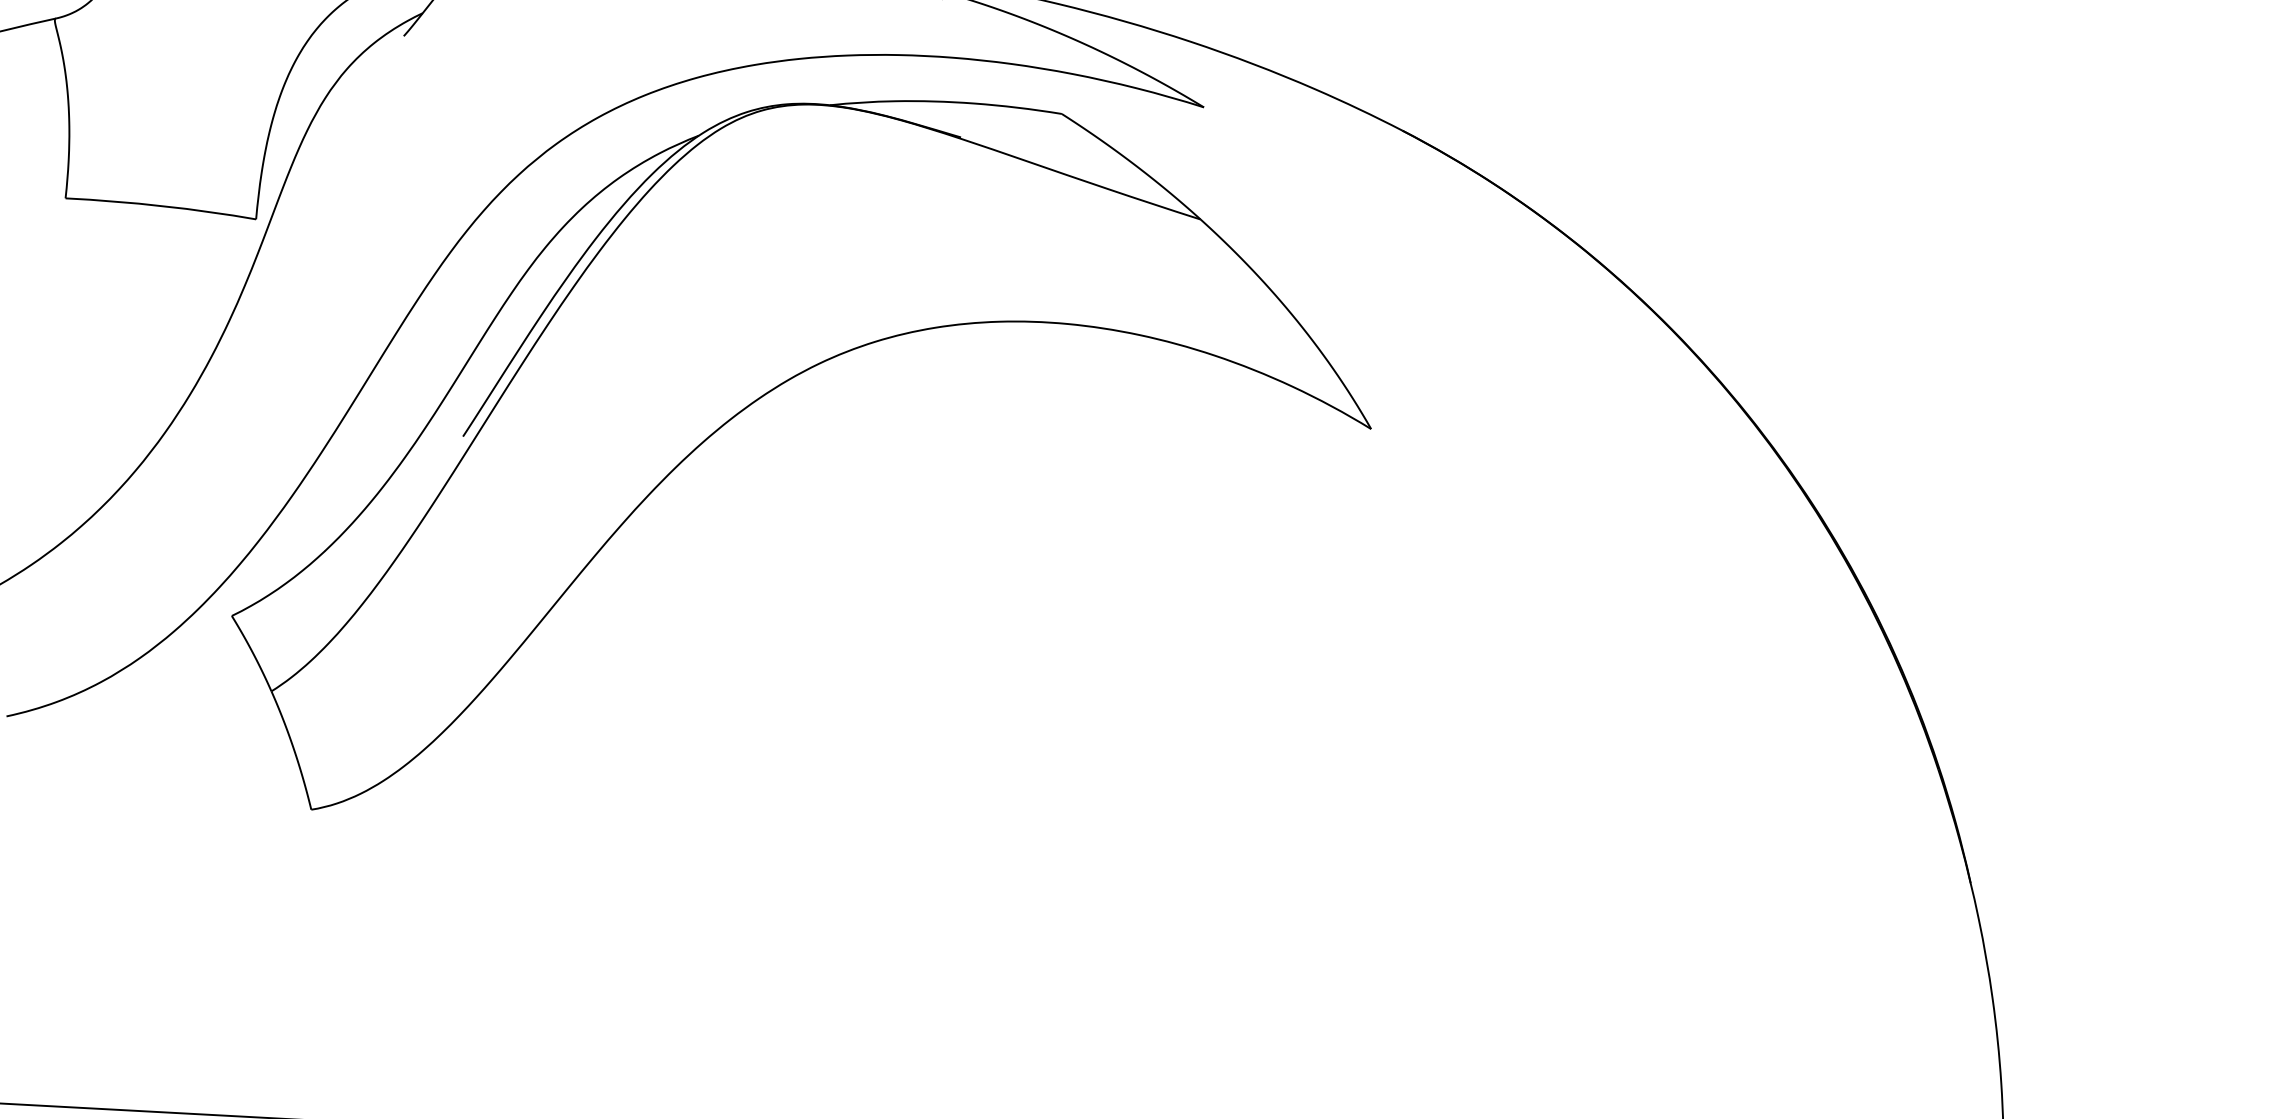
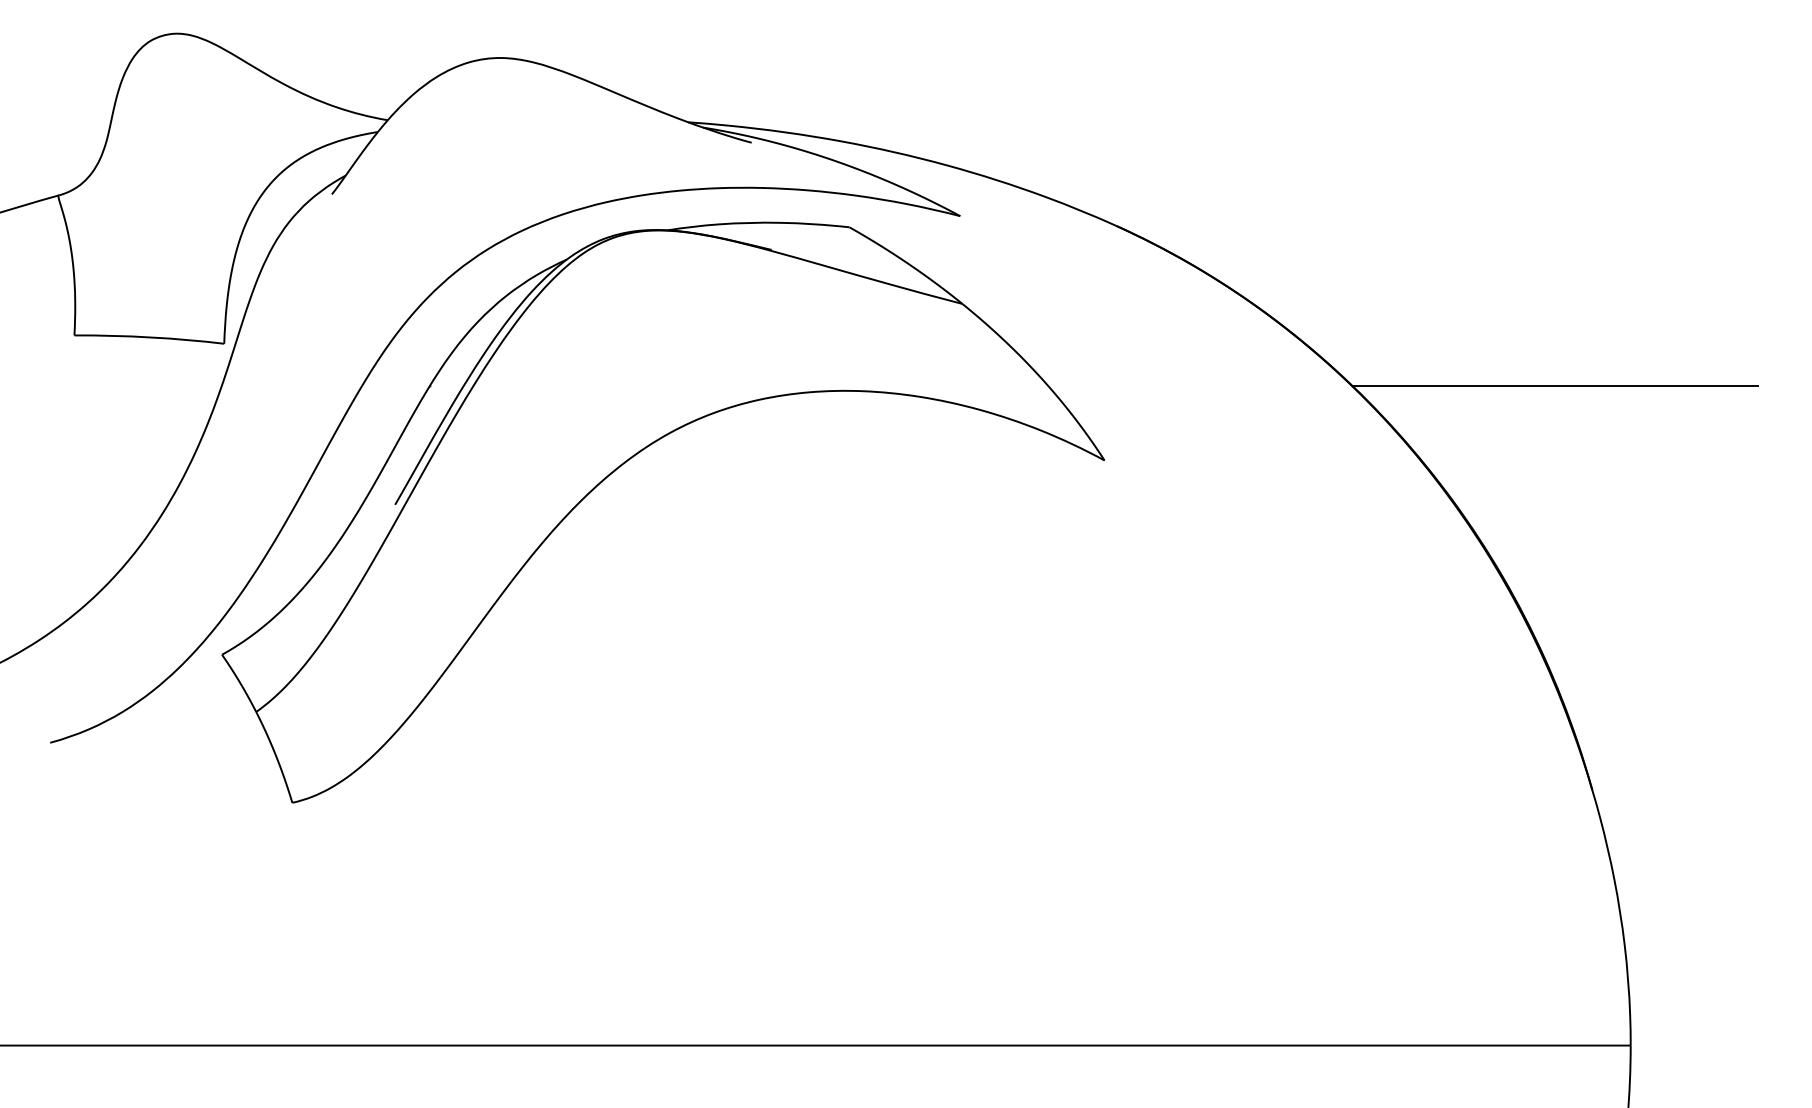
line: (1951, 365) -> (1555, 386), added

